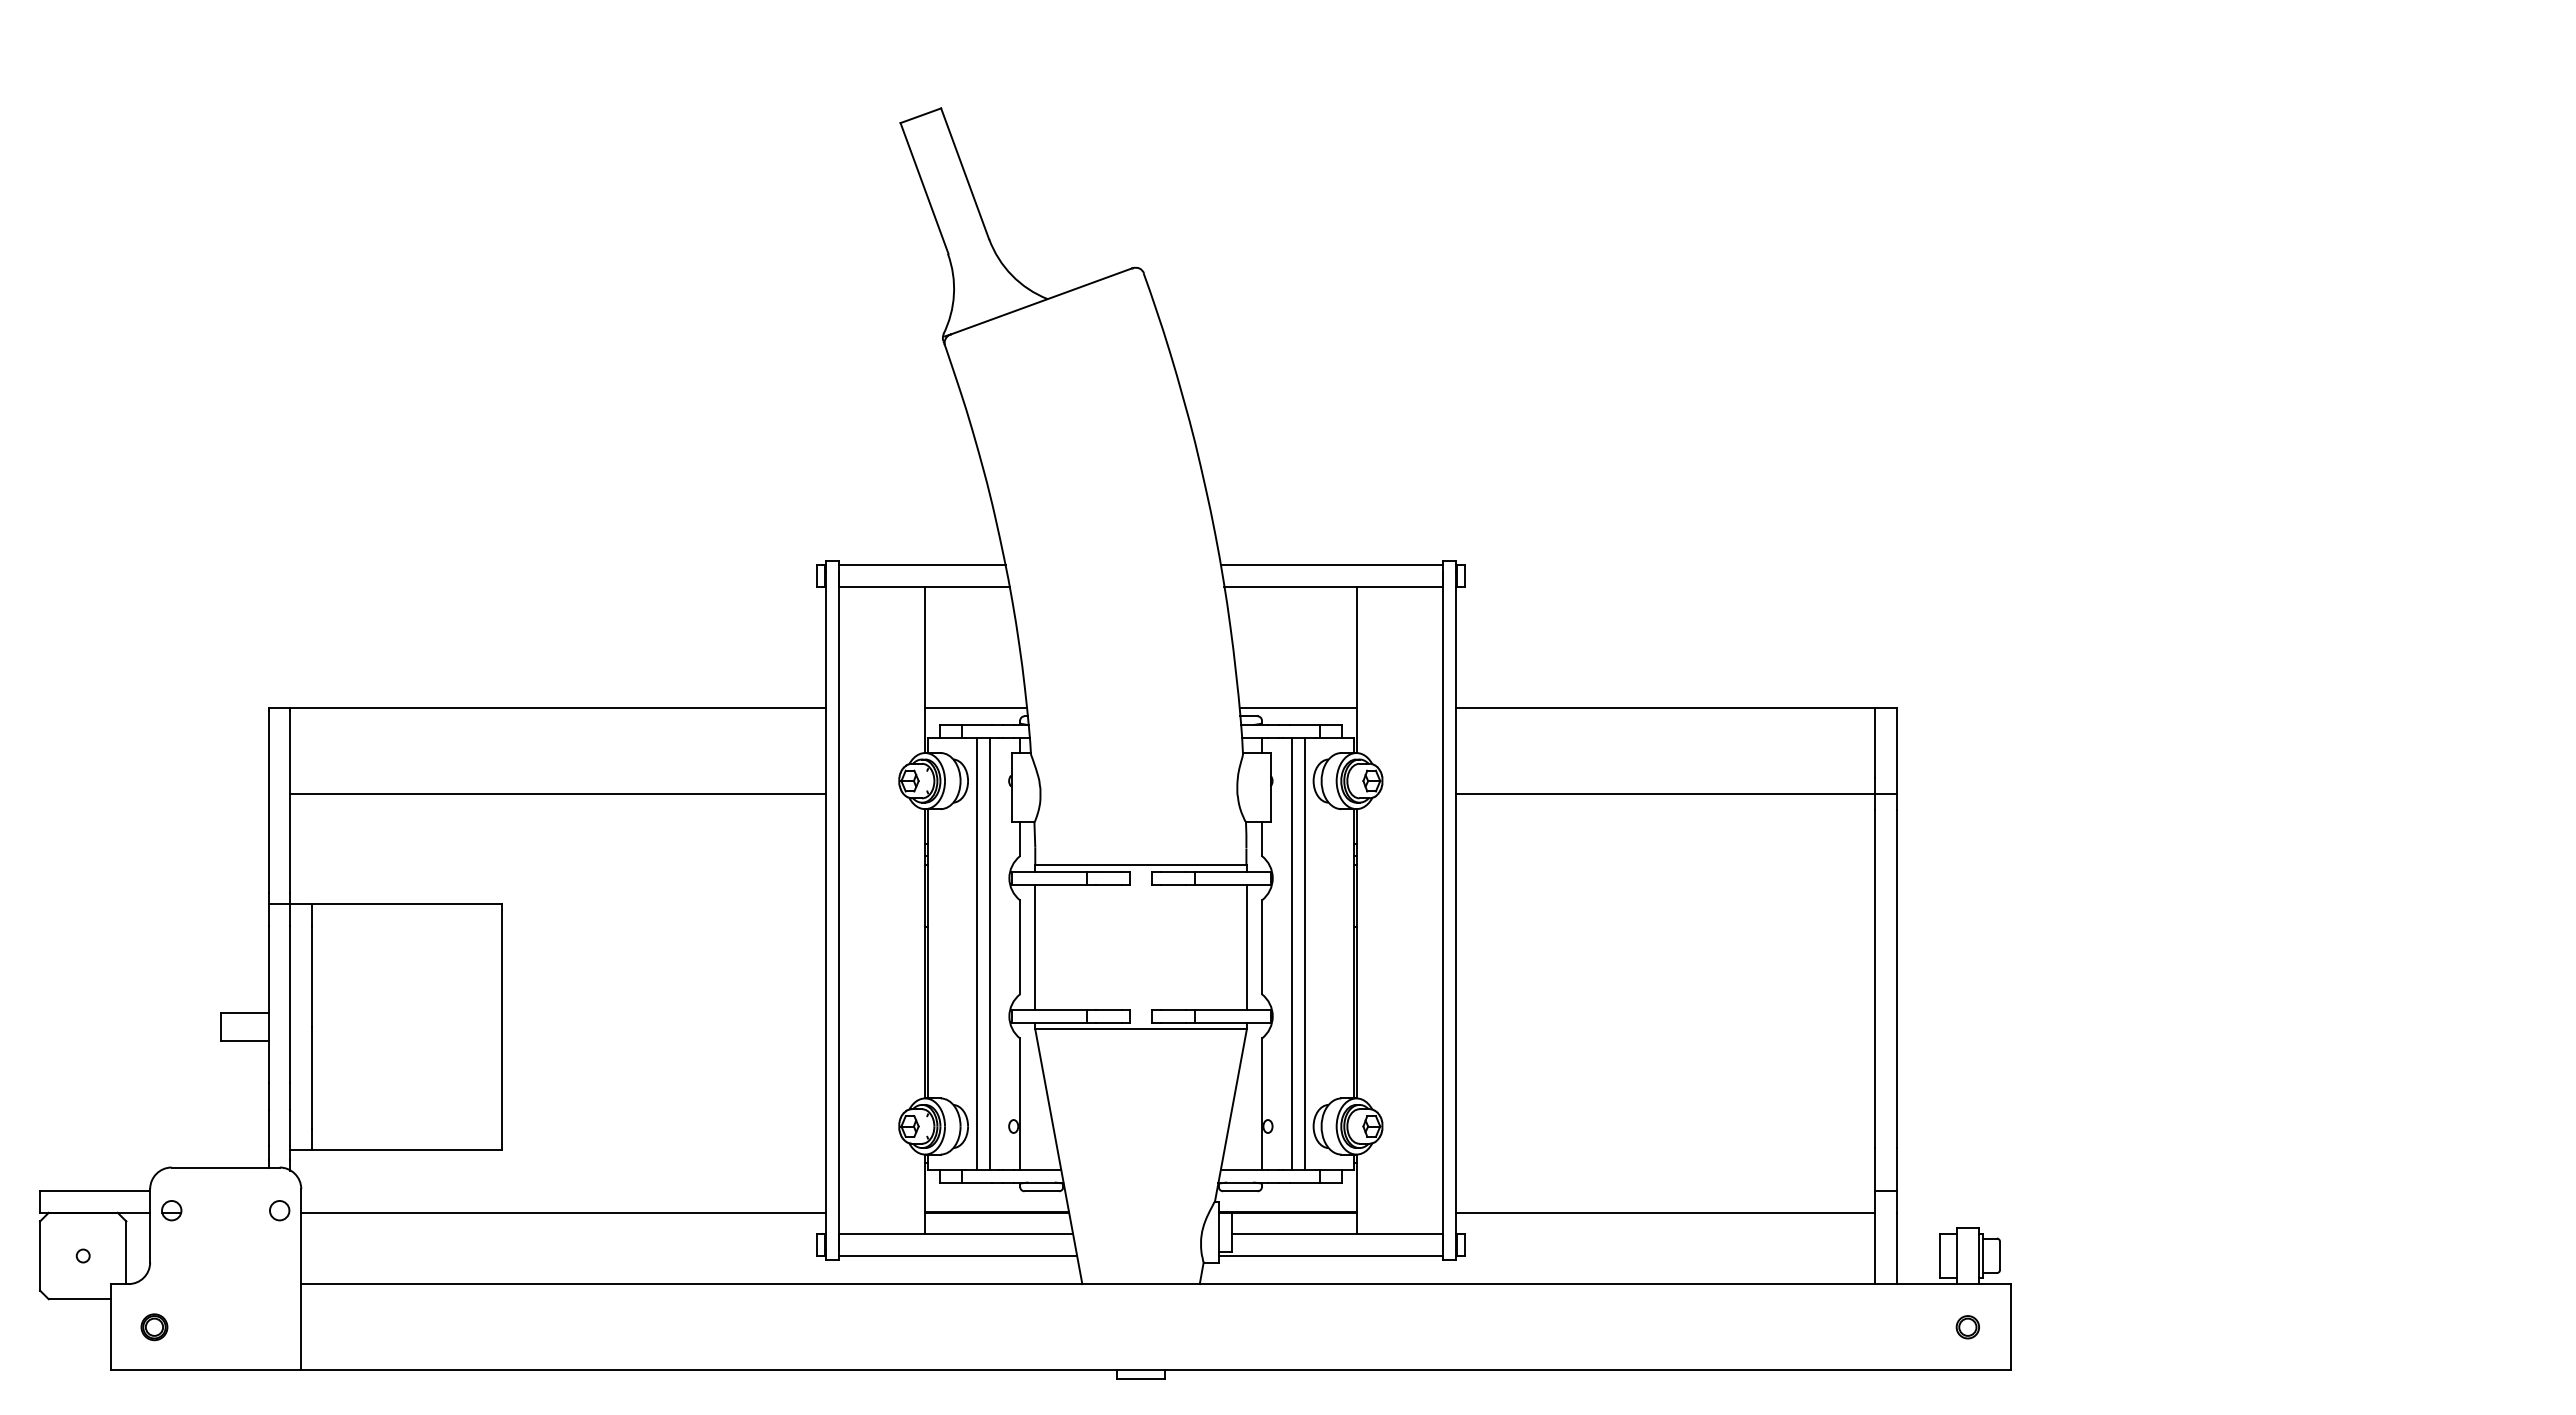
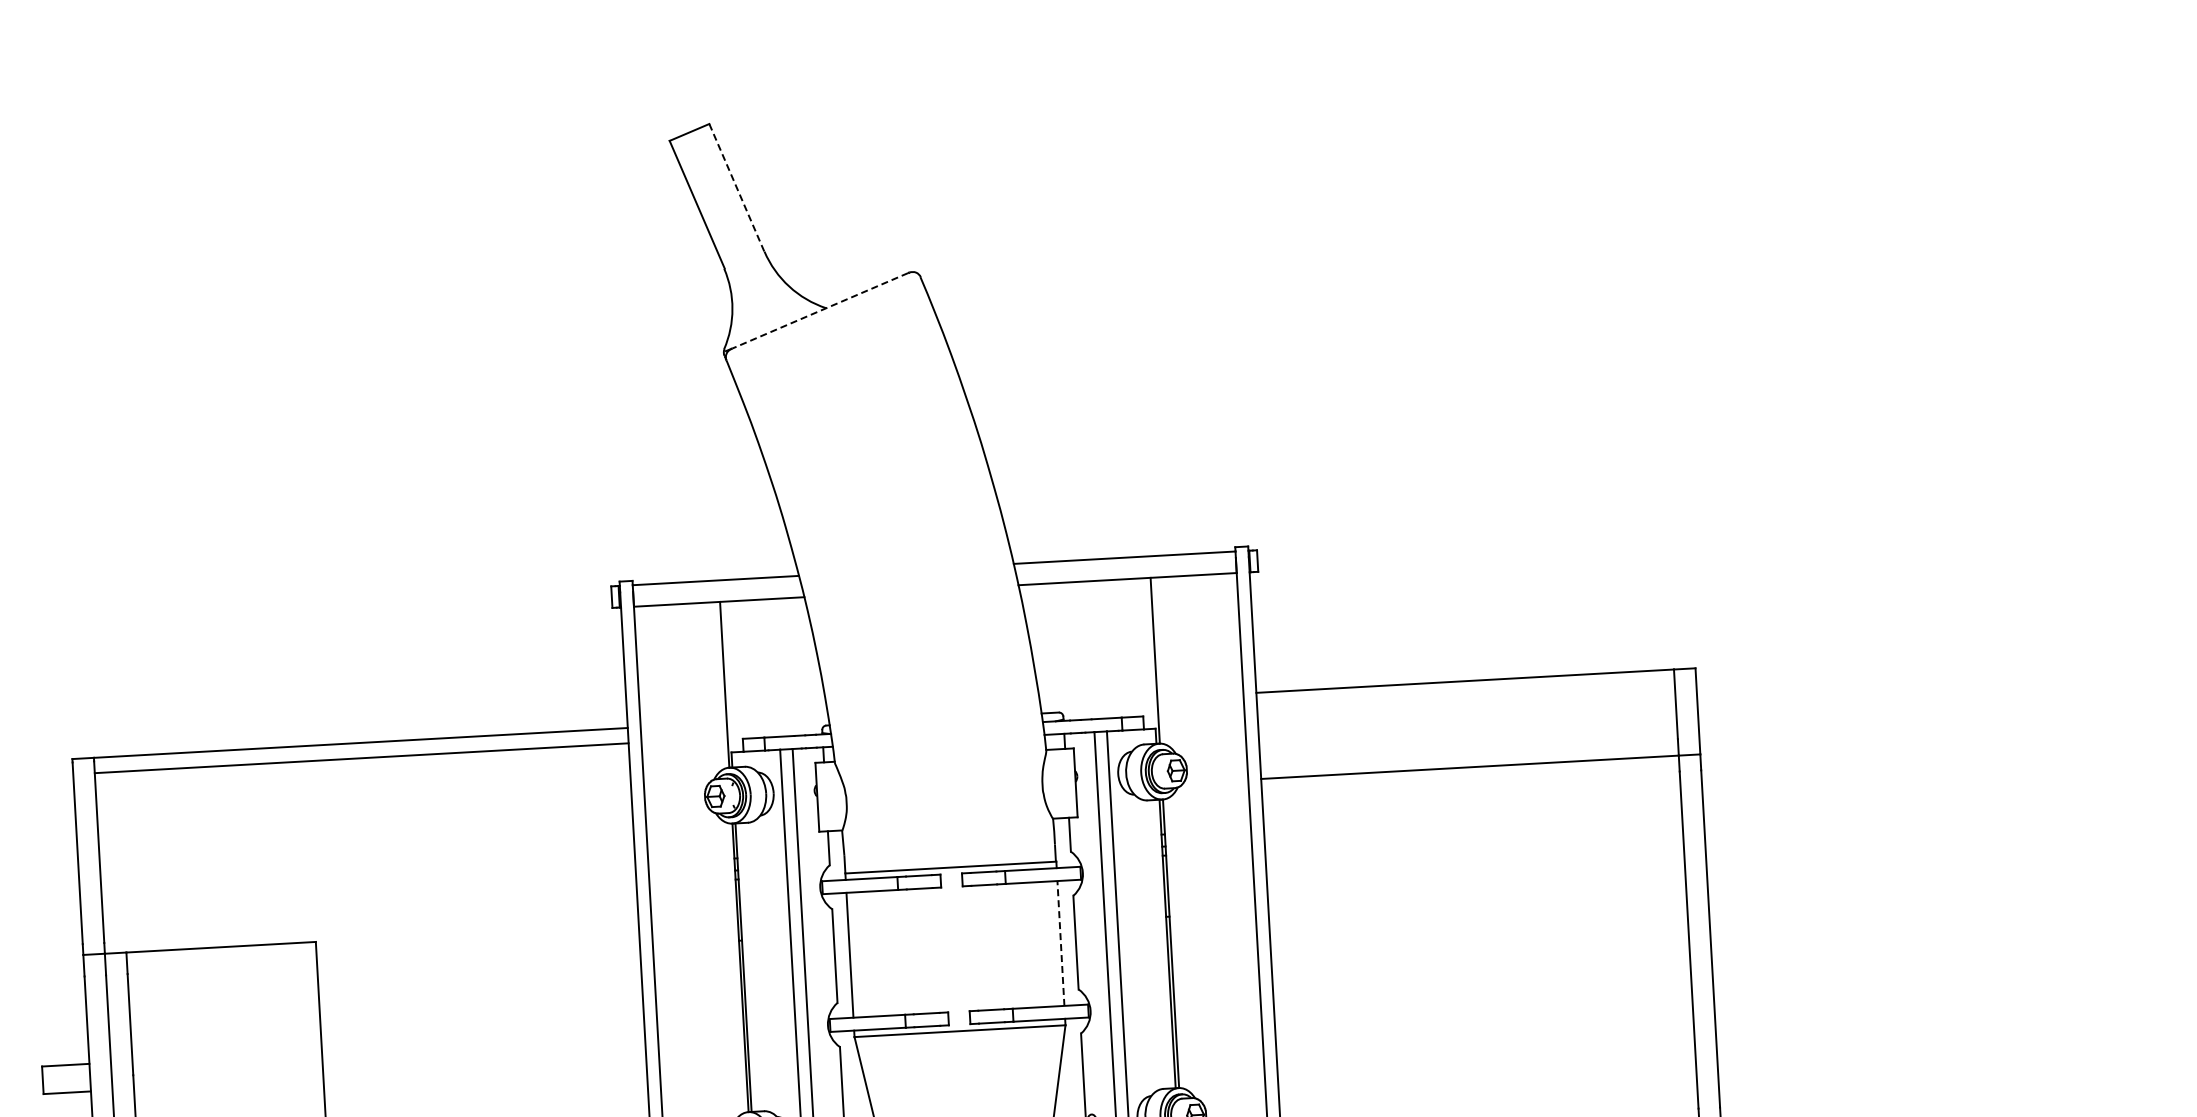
line: (965, 173) -> (737, 187), solid -> dashed
line: (1041, 301) -> (820, 310), solid -> dashed
line: (976, 707) -> (777, 719), removed
line: (1297, 707) -> (1098, 701), removed
line: (557, 794) -> (361, 758), moved
line: (1246, 947) -> (1060, 943), solid -> dashed

